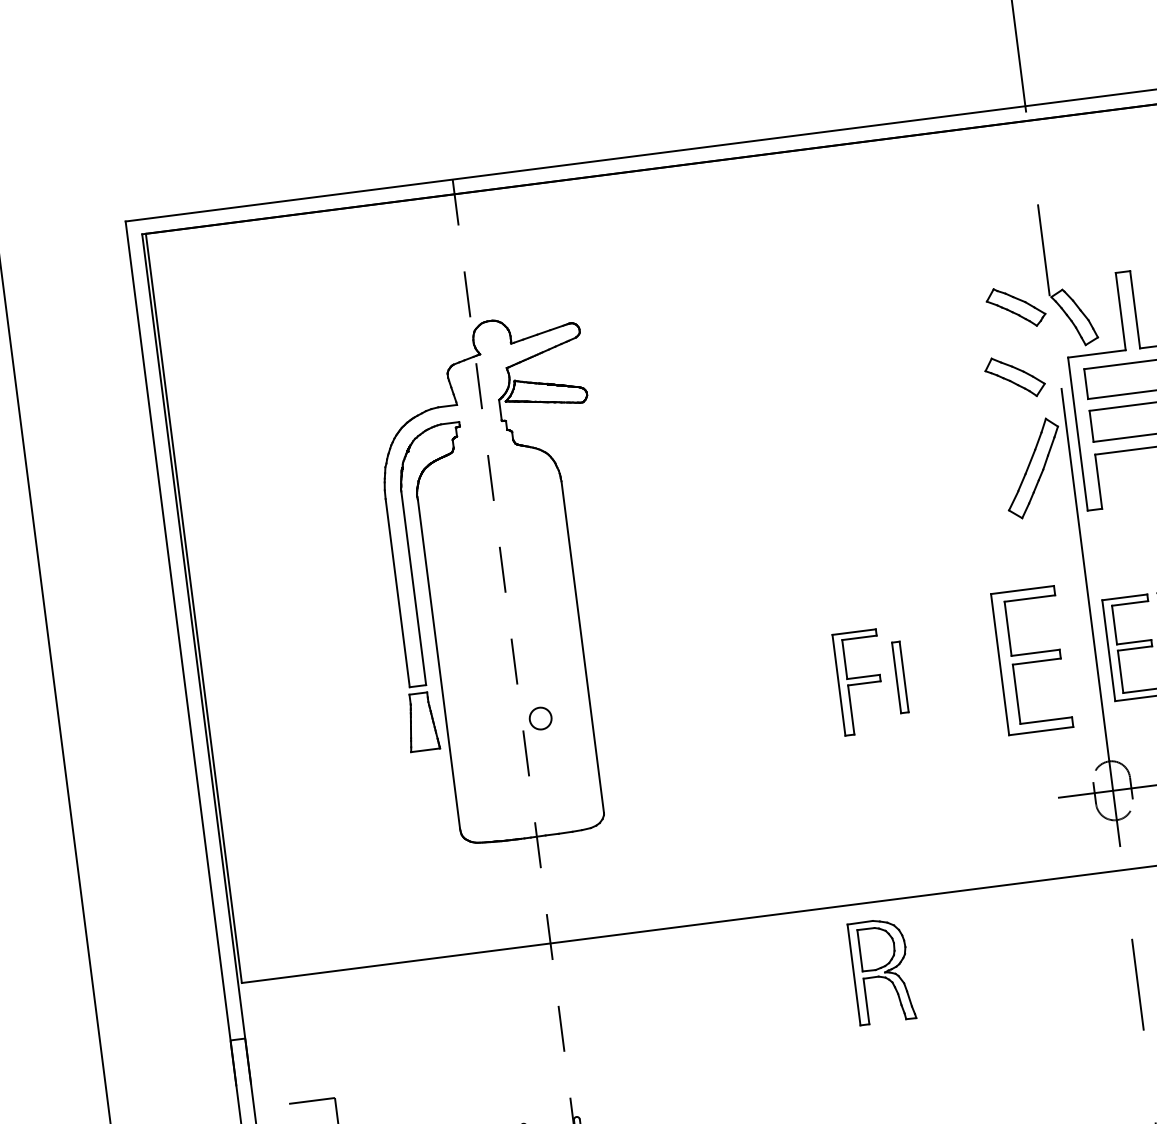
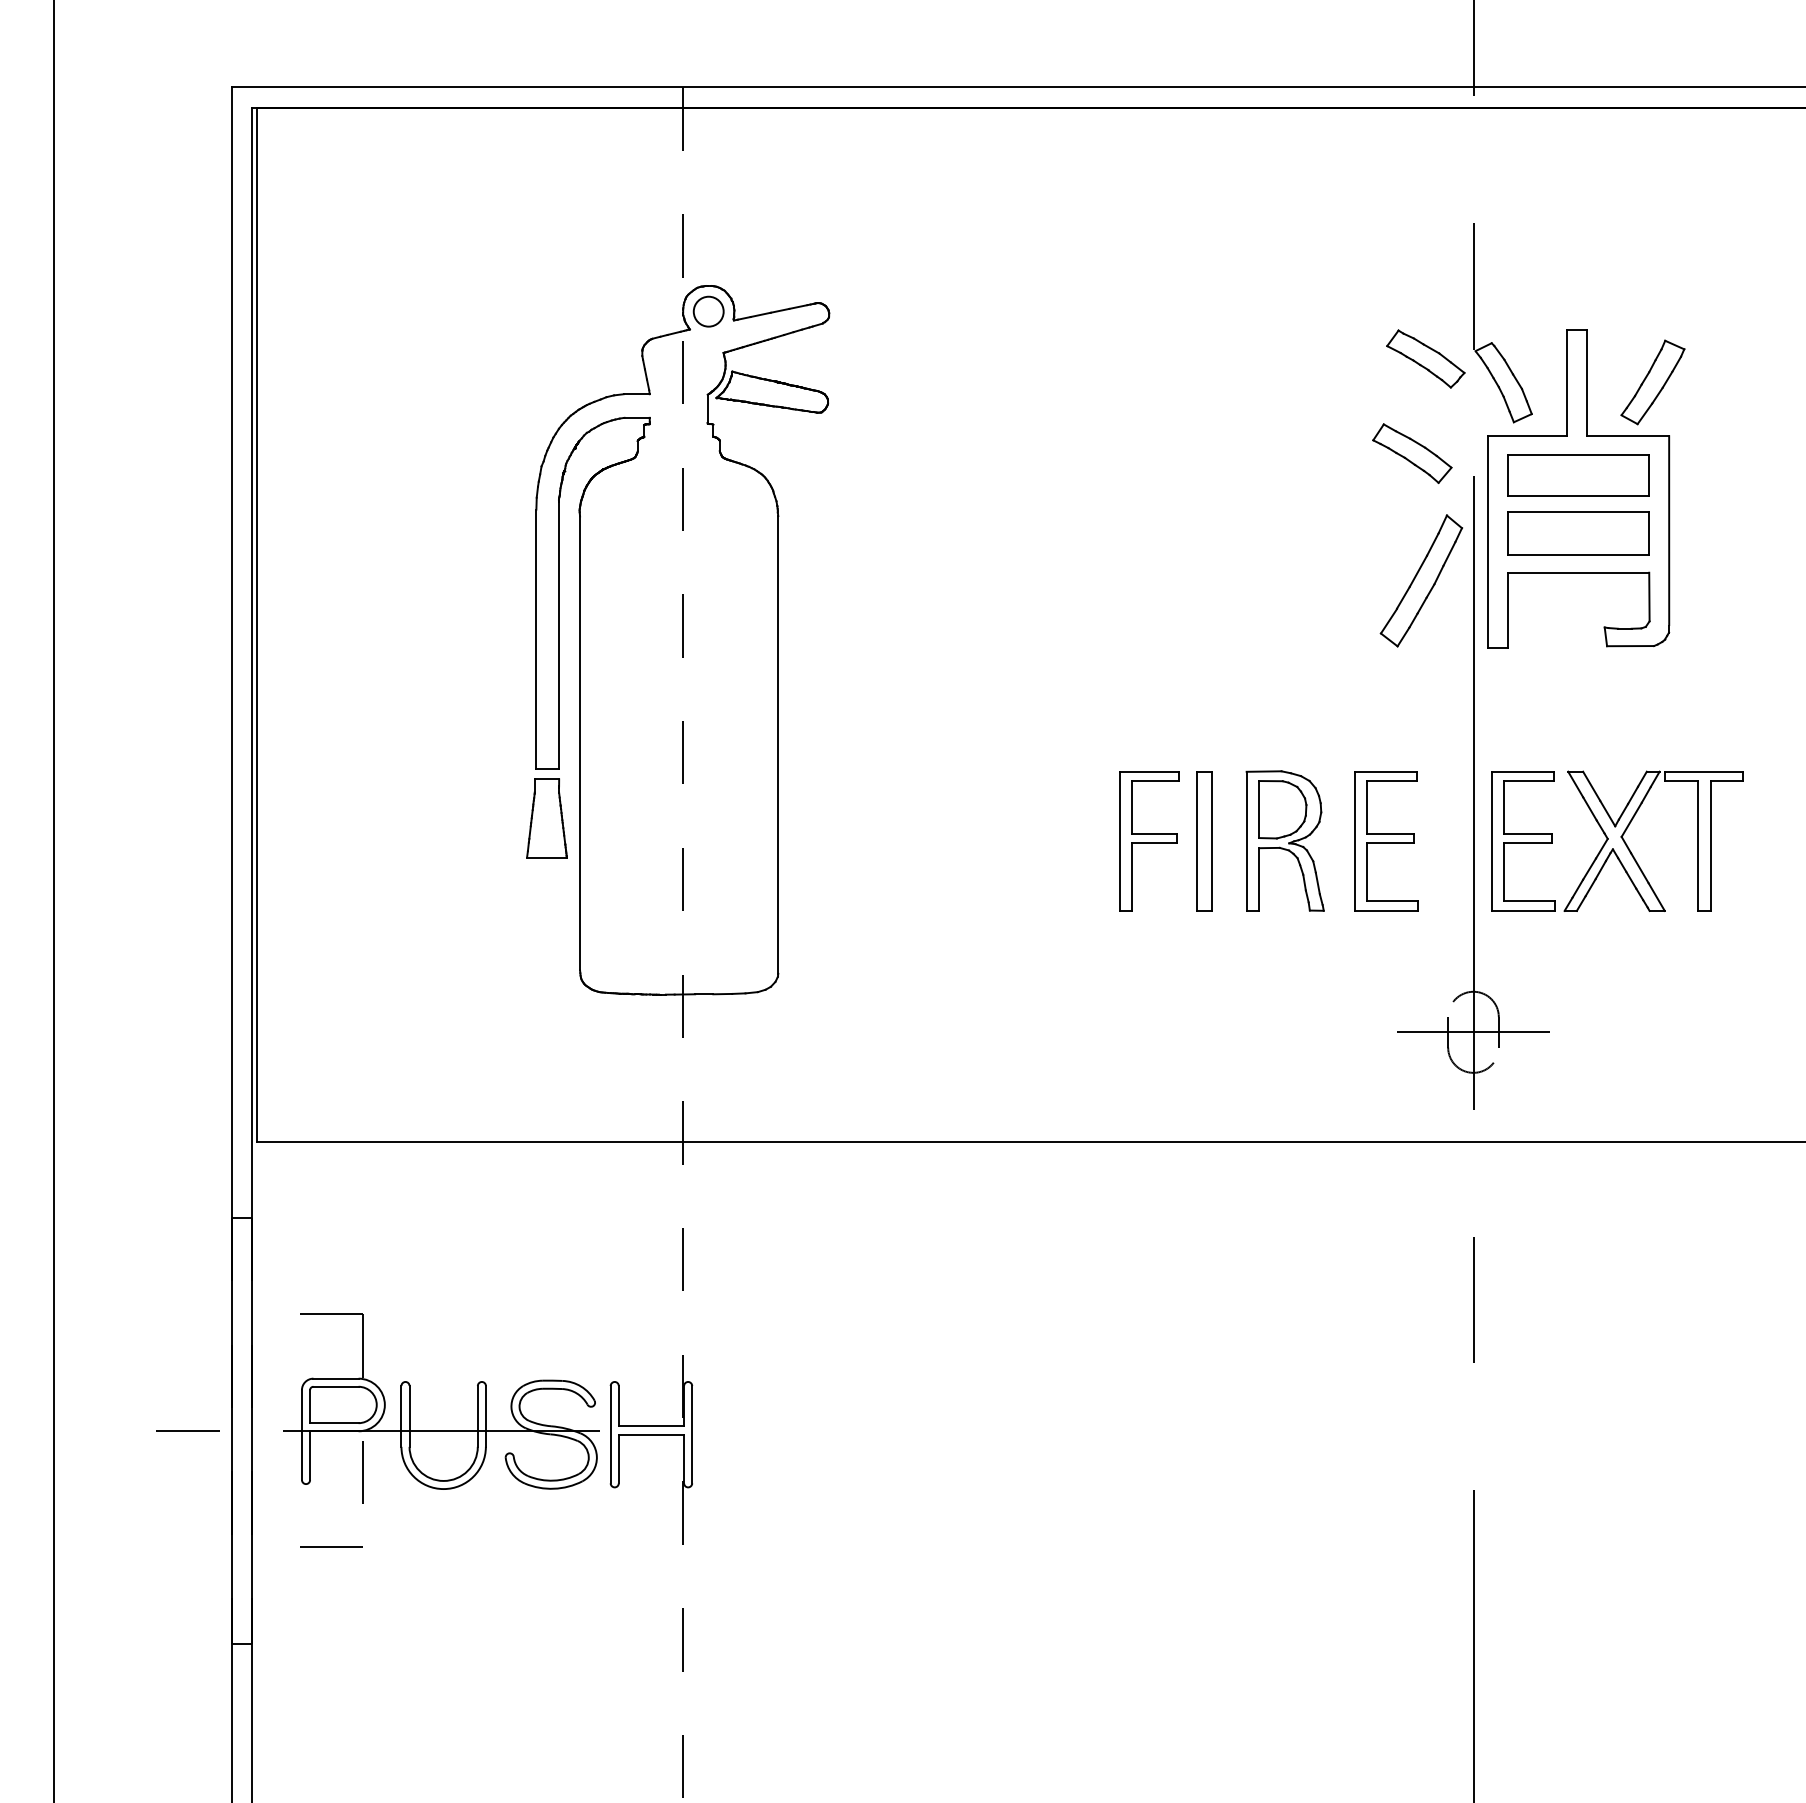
part: (1032, 660) -> (1386, 841), size x0.71
part: (900, 677) -> (1204, 841), size x1.43
circle: (540, 718) -> (708, 311), moved
part: (881, 970) -> (1284, 840), moved

